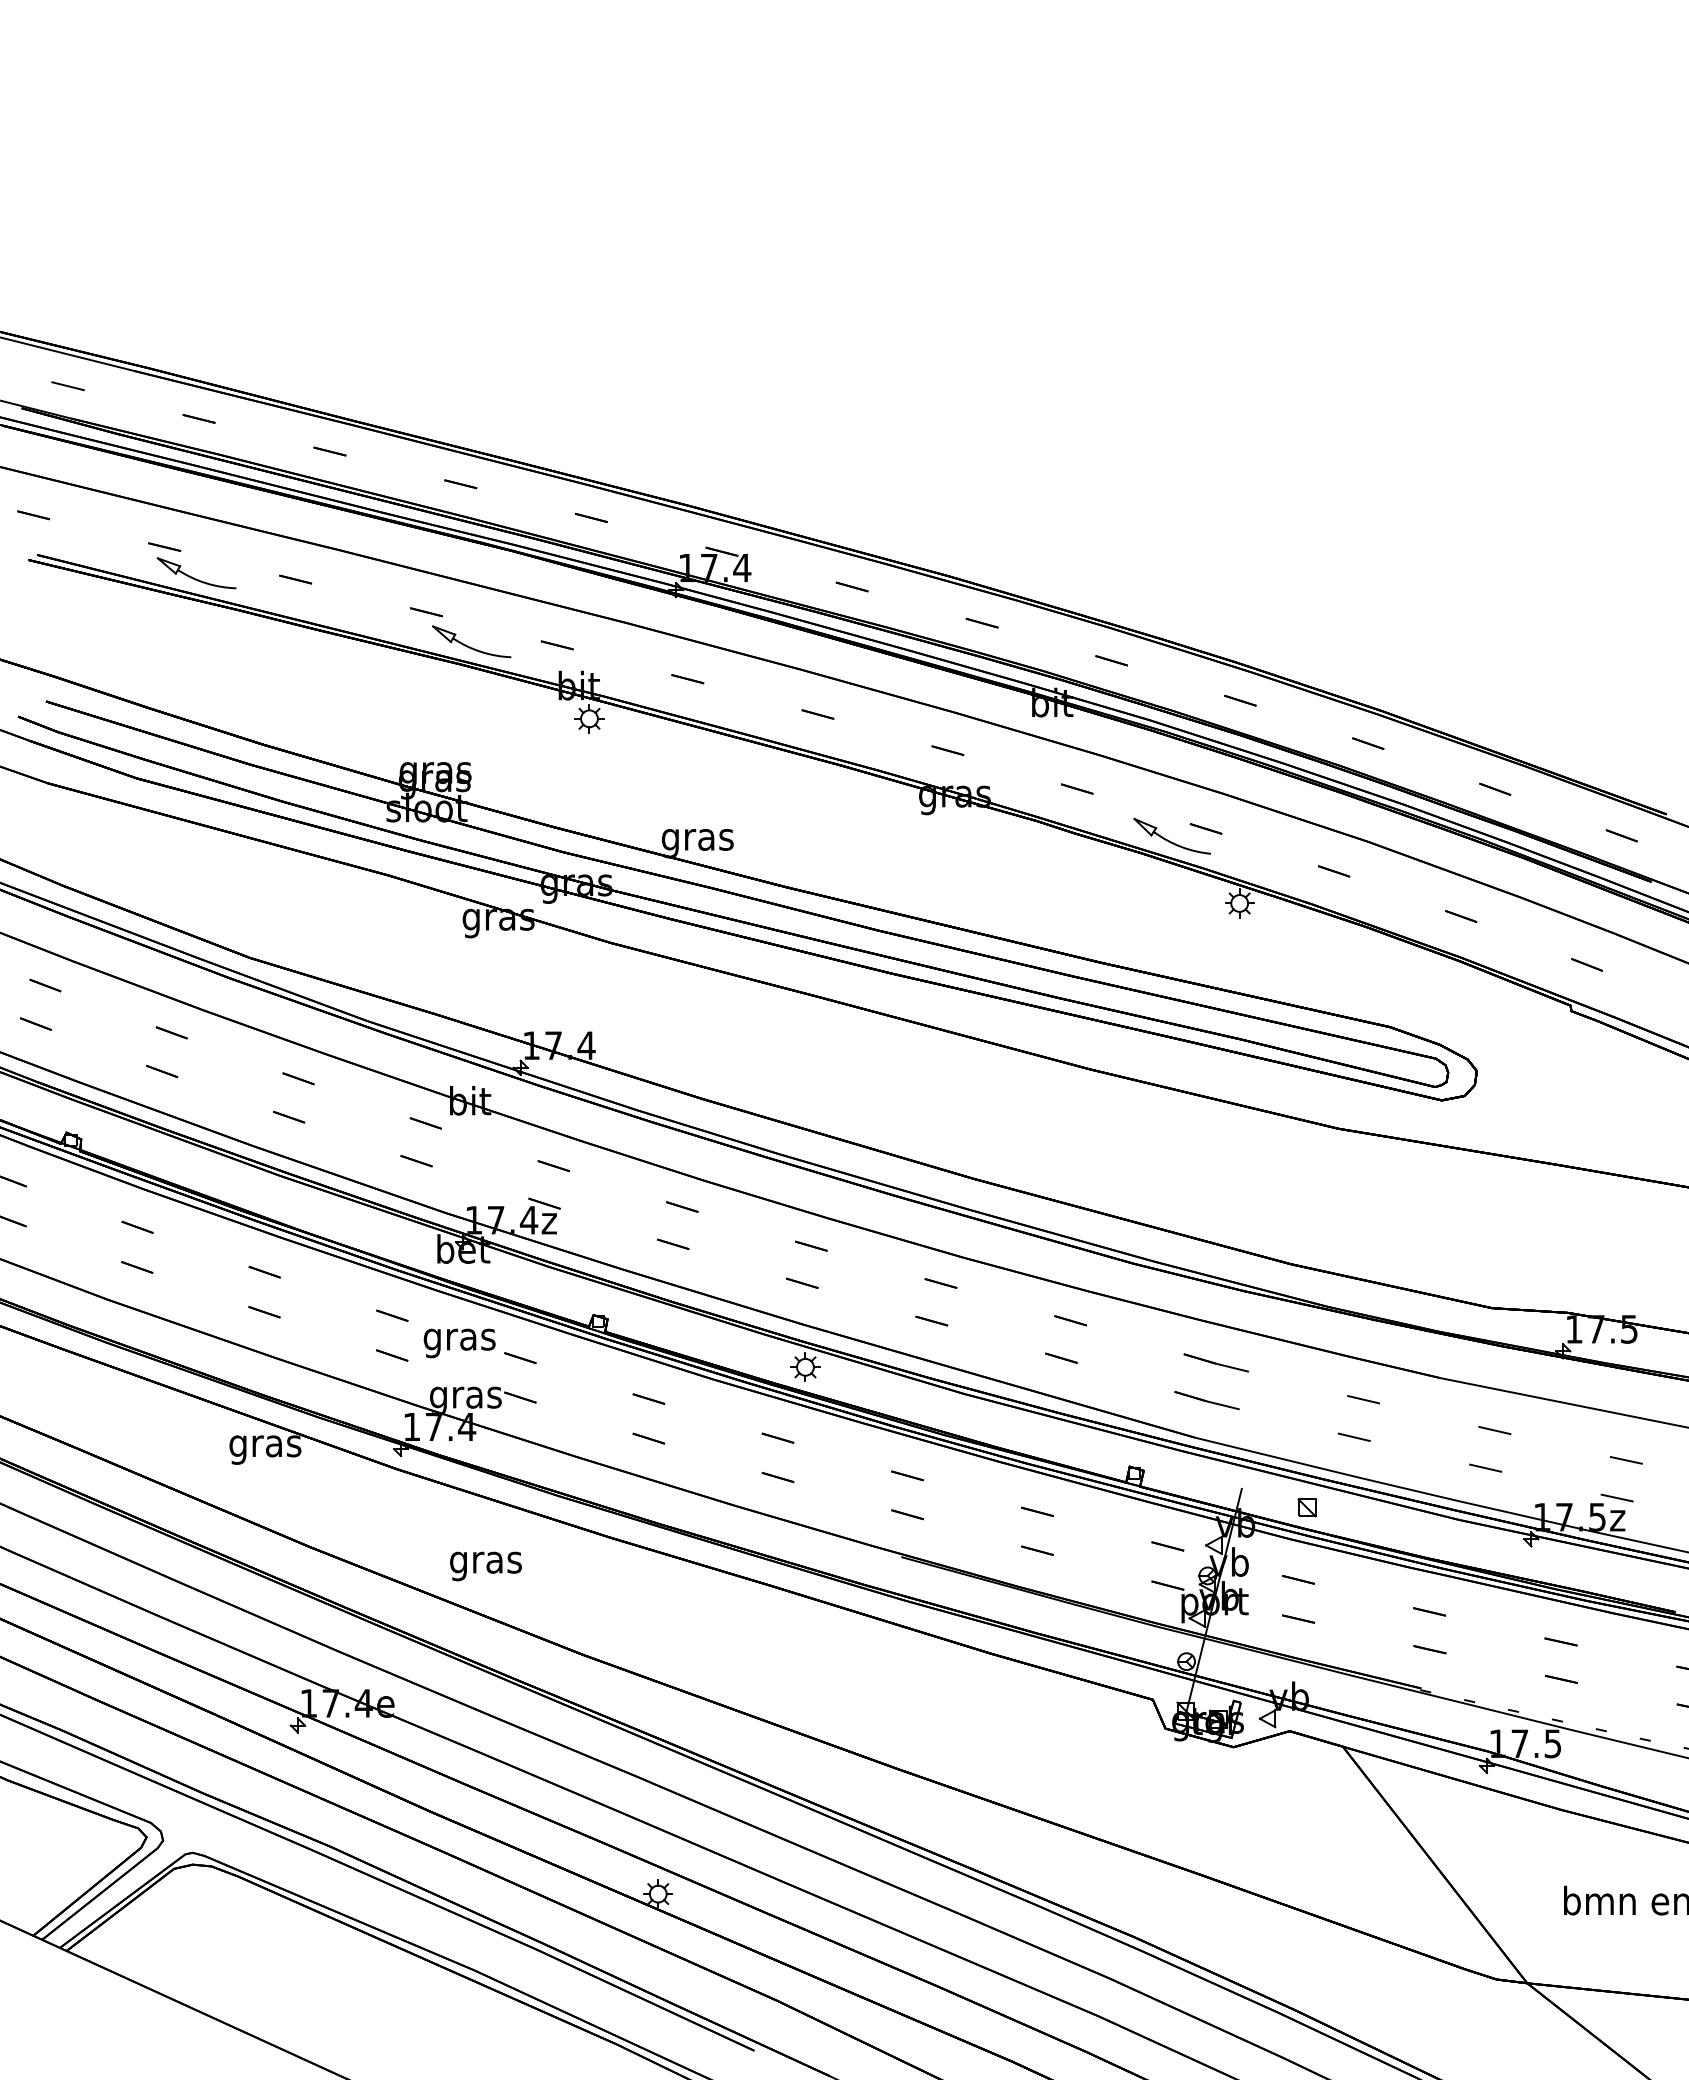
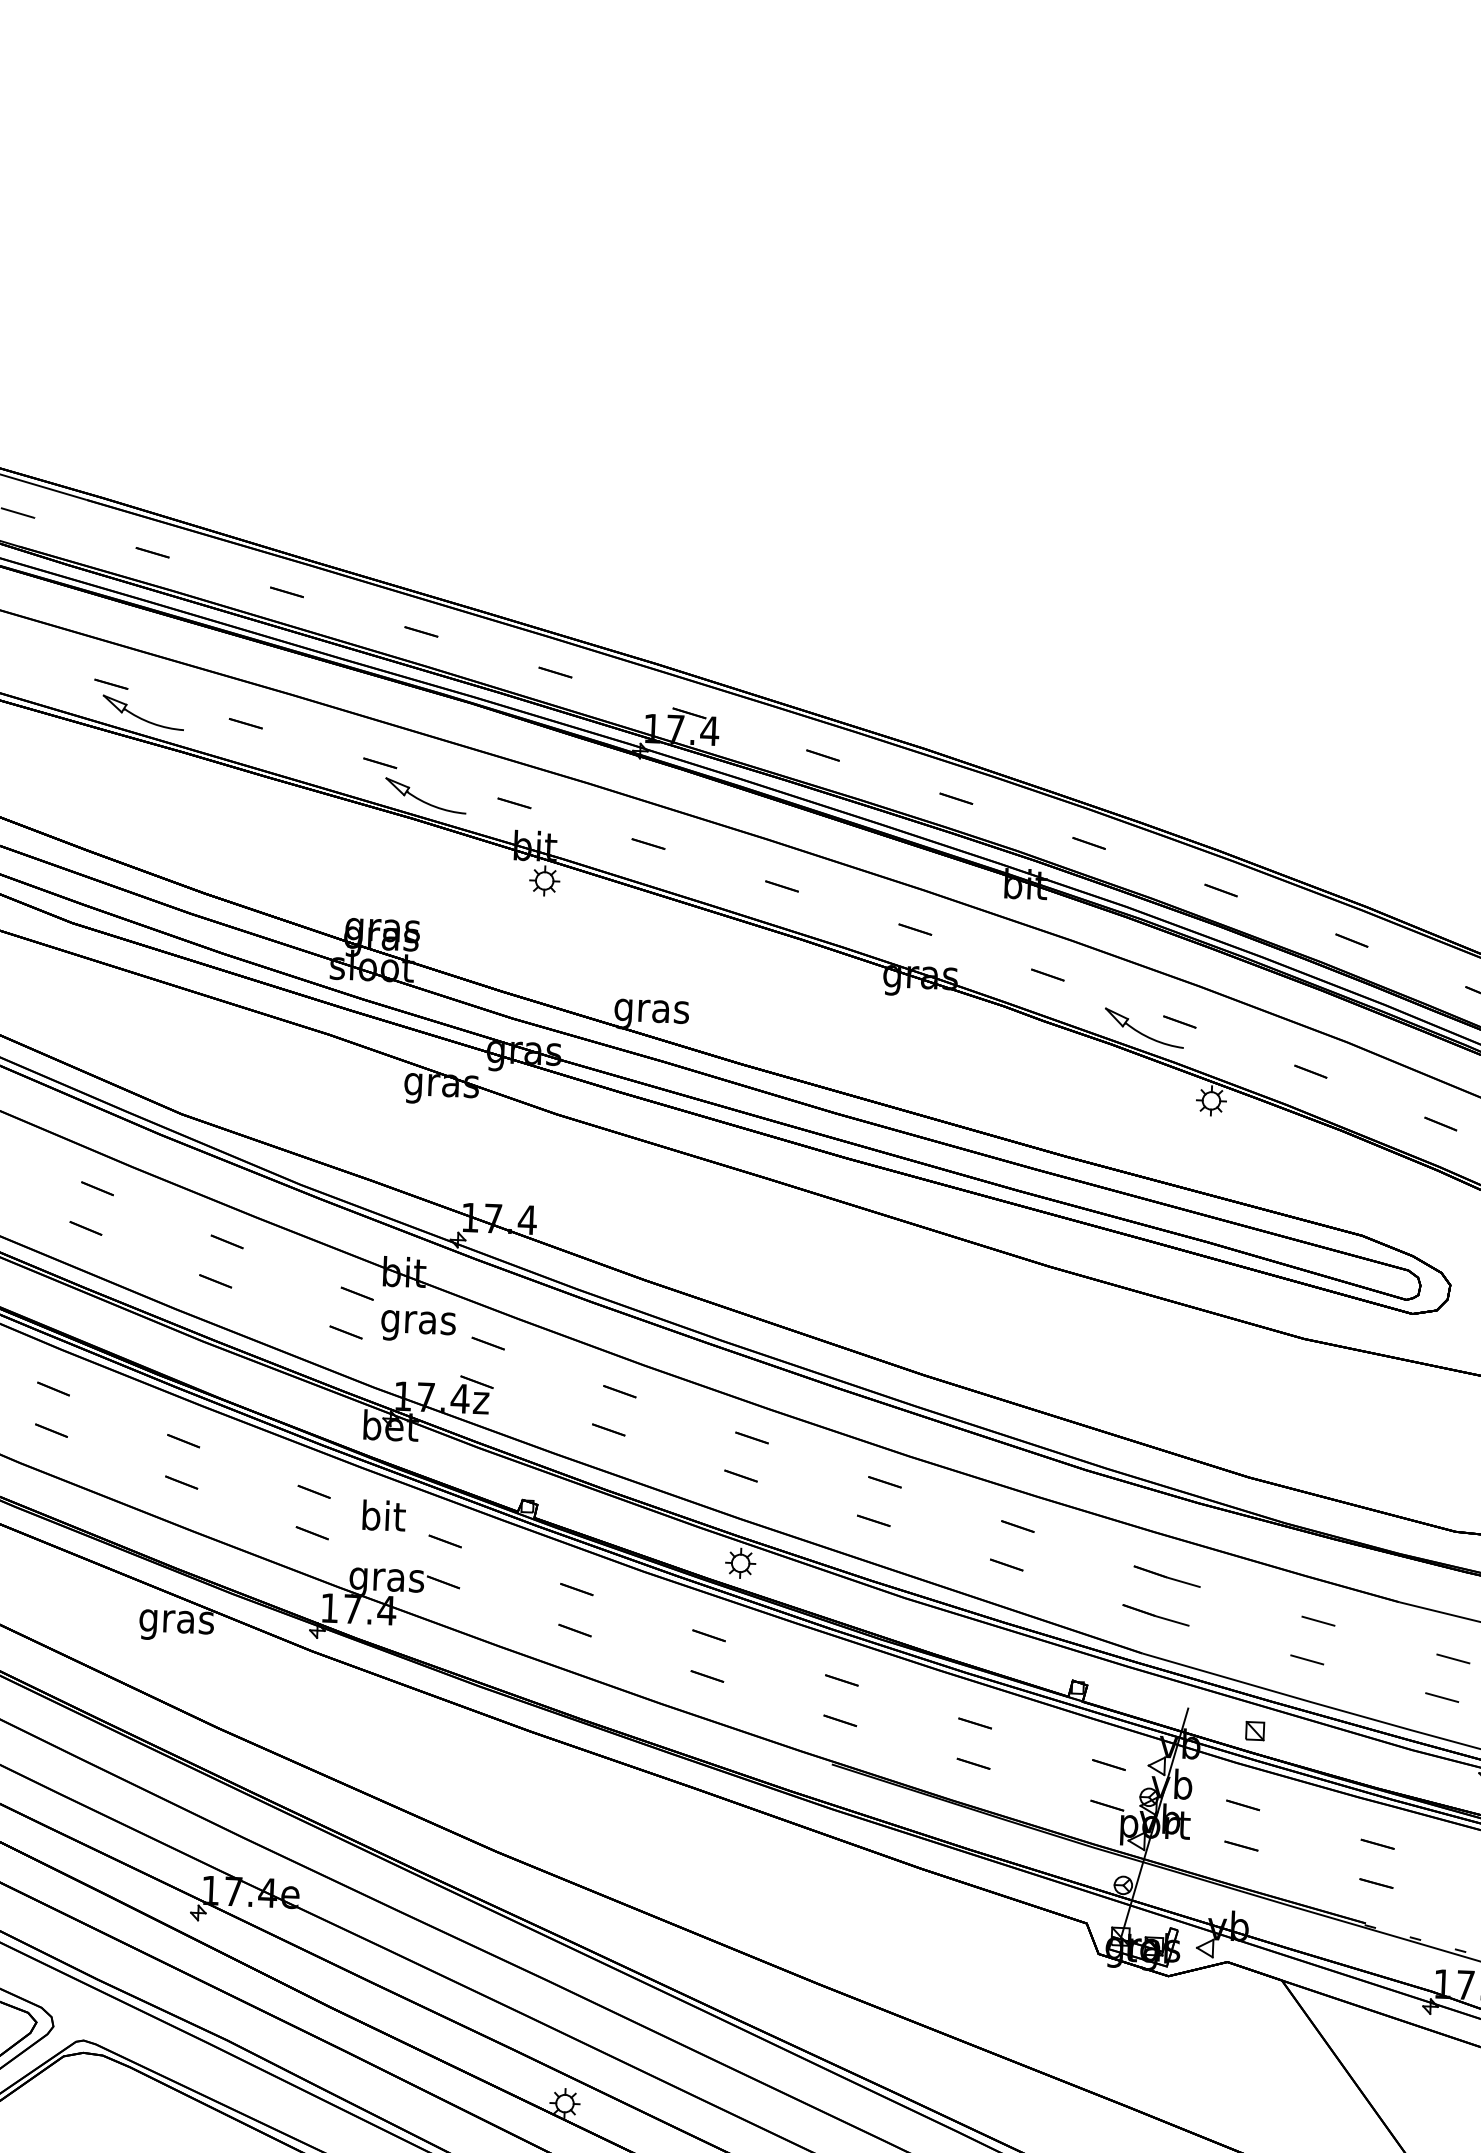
text: (459, 1339) -> (382, 1519), gras -> bit
text: (485, 1566) -> (417, 1326), moved

